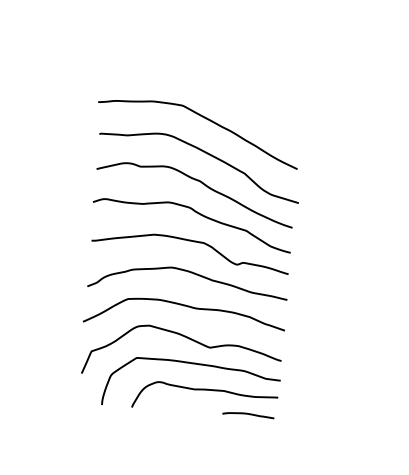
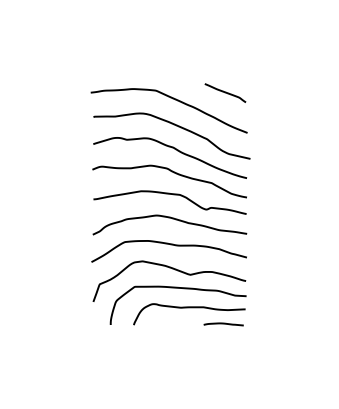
curve: (272, 114) -> (225, 92), added

